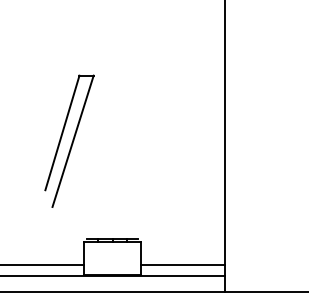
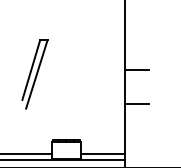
line: (247, 104) -> (136, 70), added
part: (68, 141) -> (34, 74), moved
line: (247, 168) -> (136, 103), added

